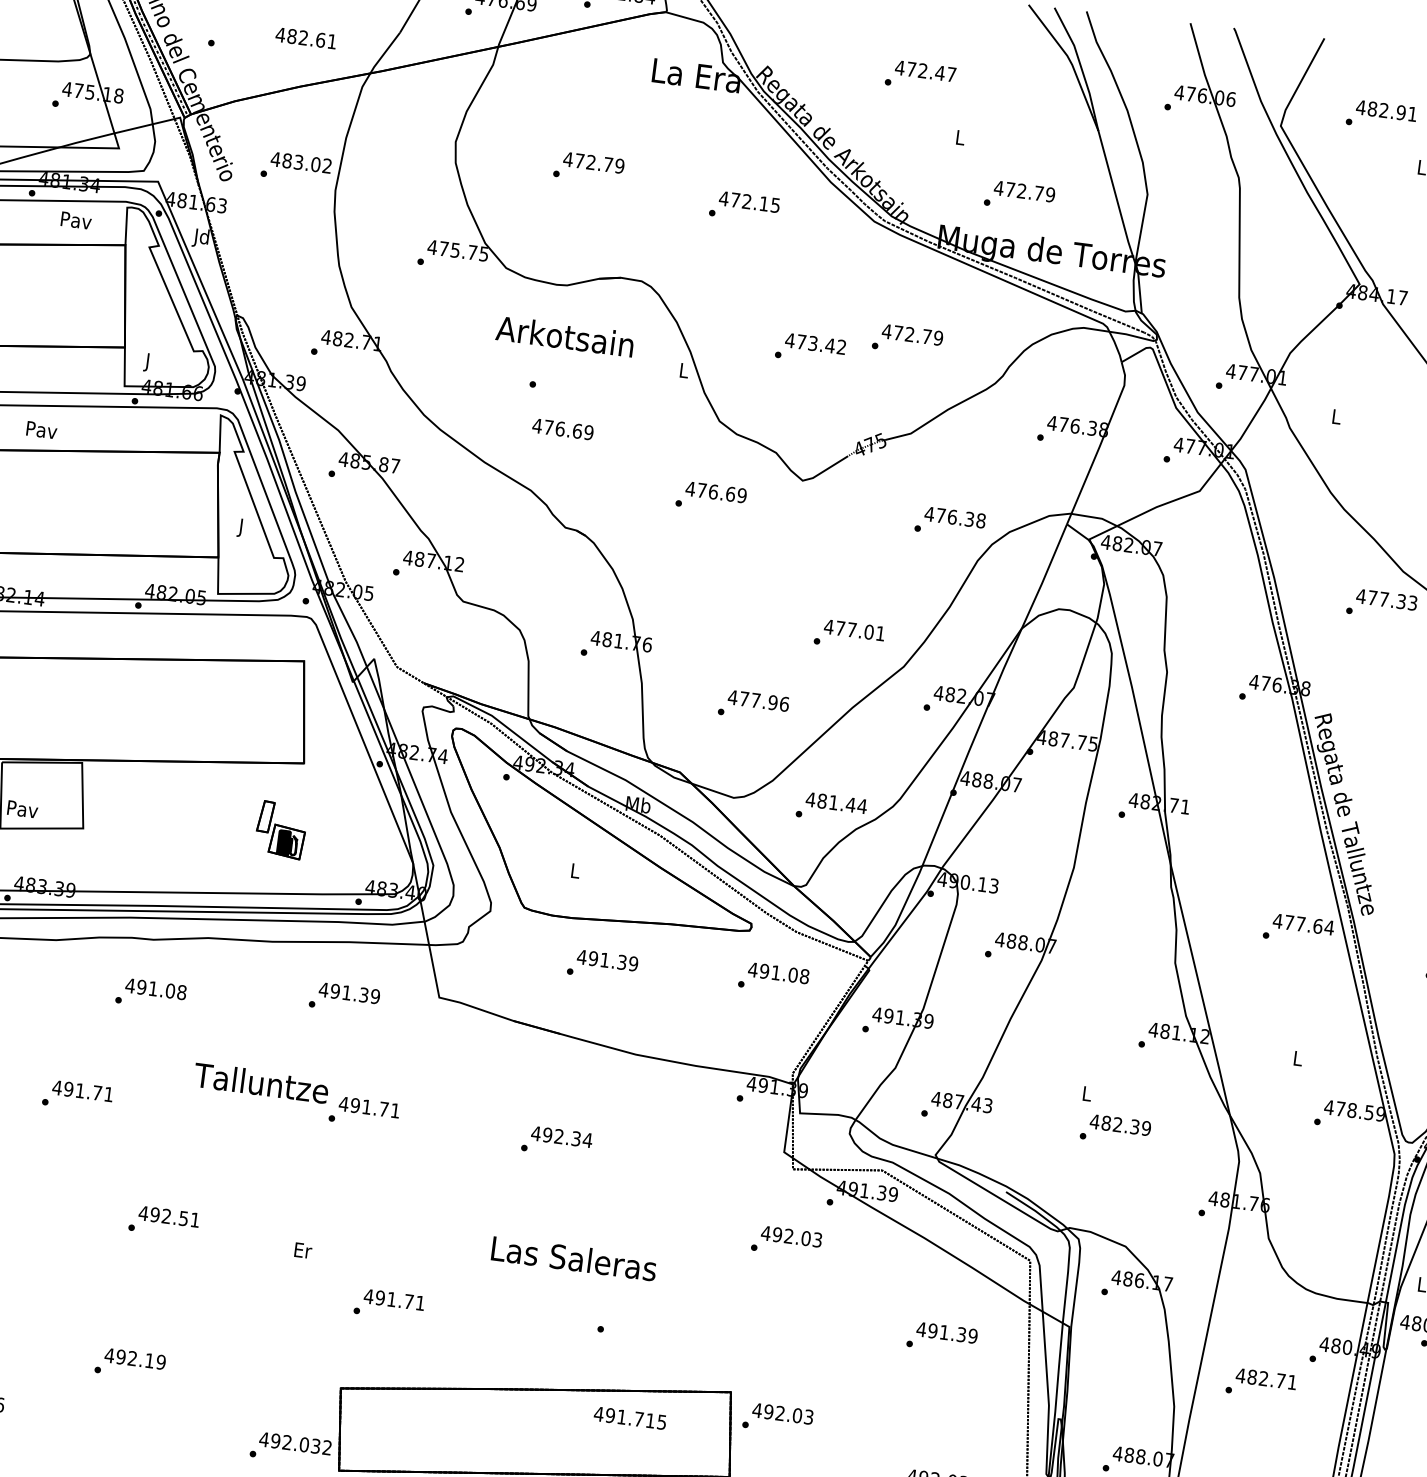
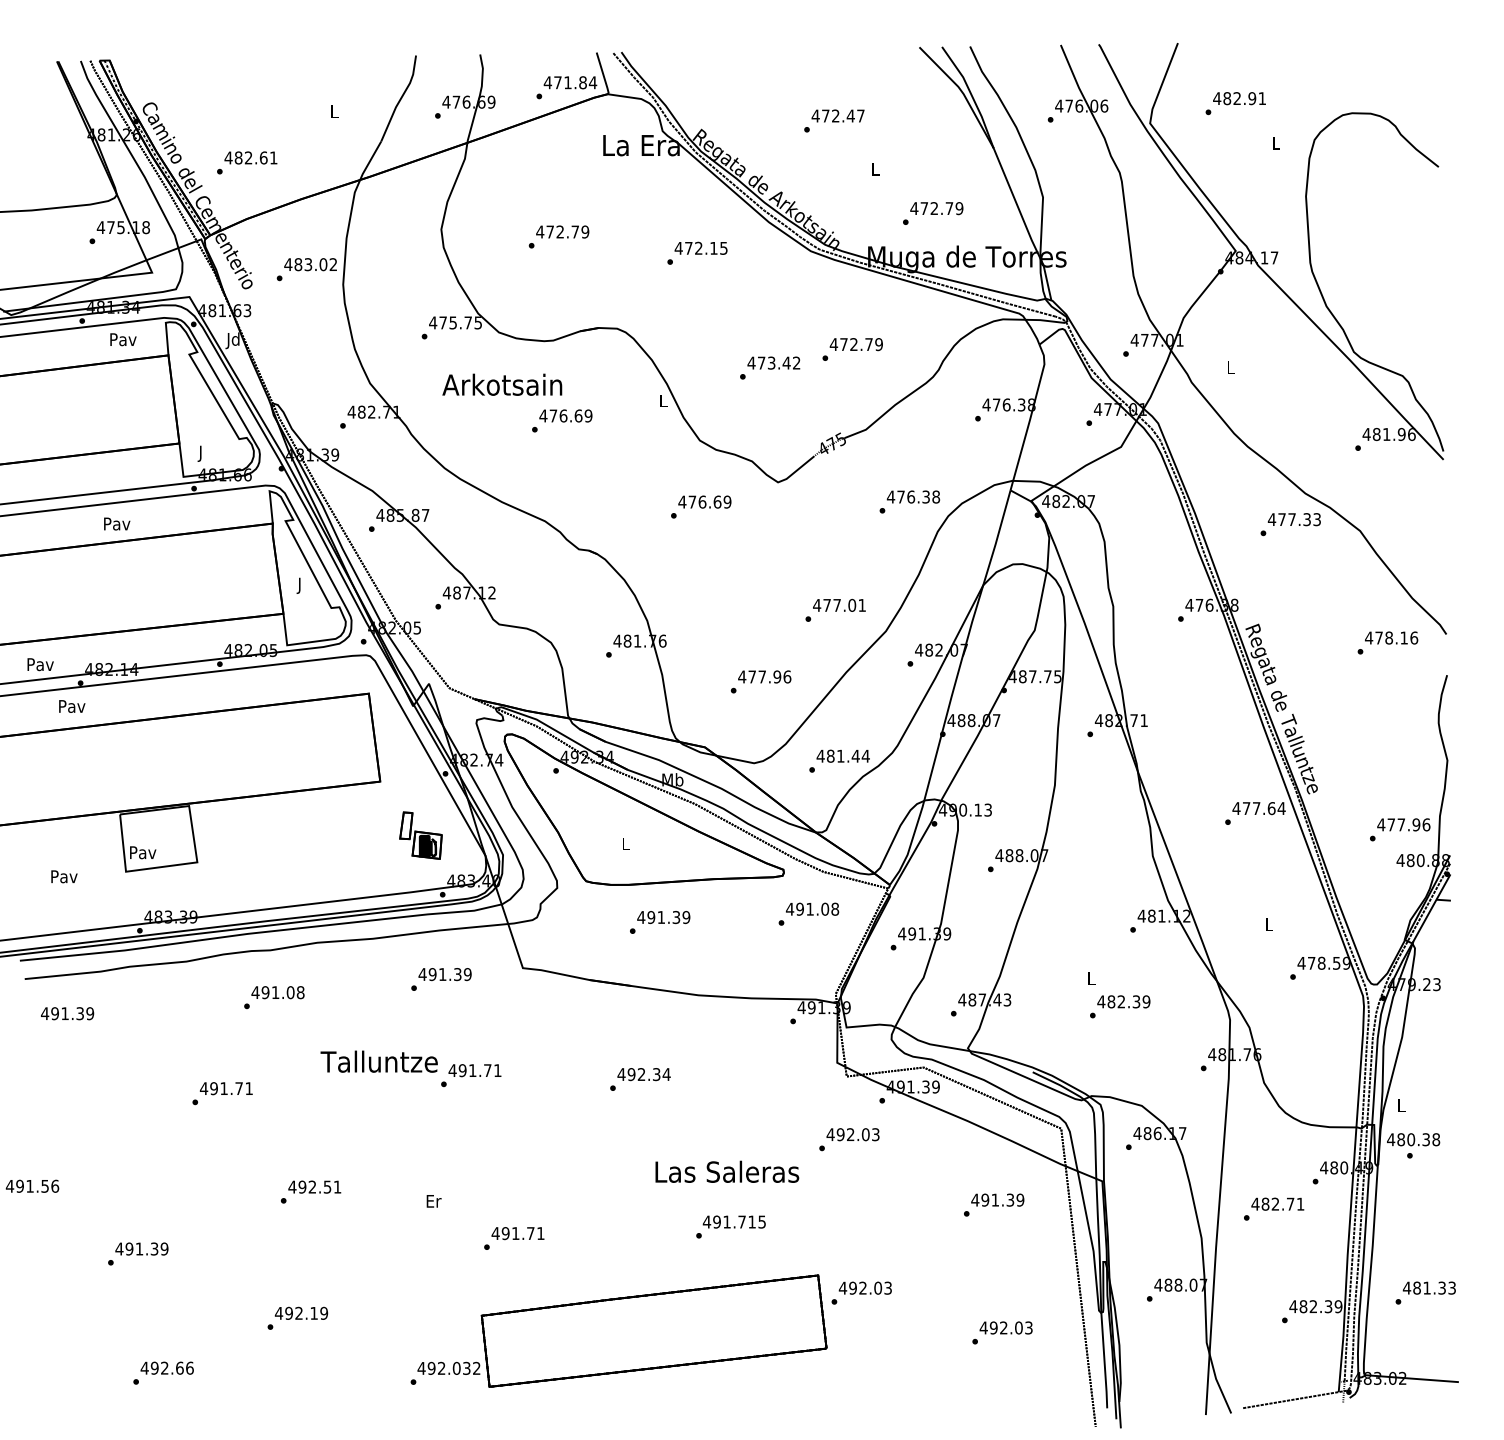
text: (305, 37) -> (250, 157), moved
text: (565, 336) -> (502, 384), moved
text: (562, 428) -> (565, 415), moved
part: (280, 829) -> (420, 835), moved
text: (574, 1258) -> (727, 1171), moved
text: (629, 1417) -> (733, 1221), moved

